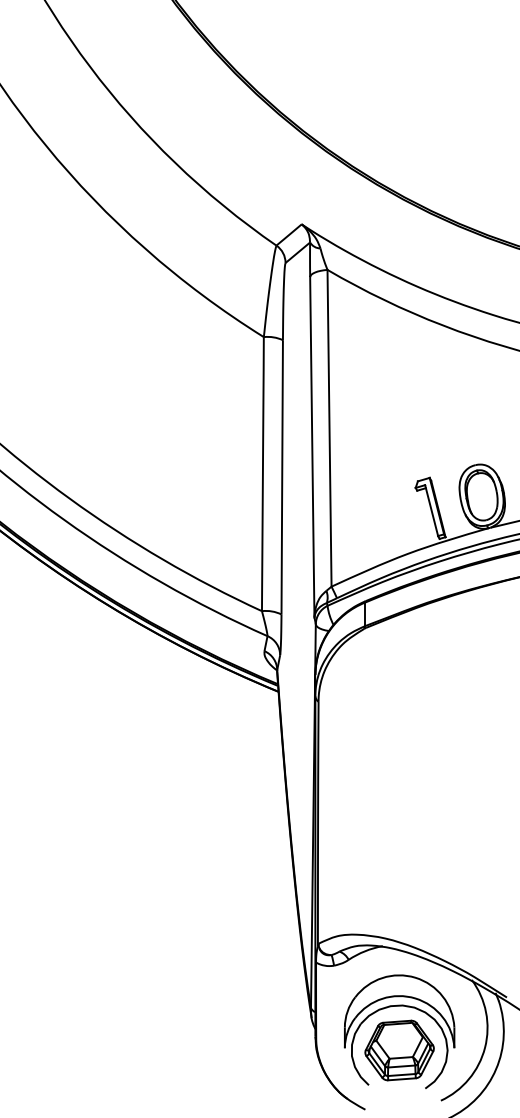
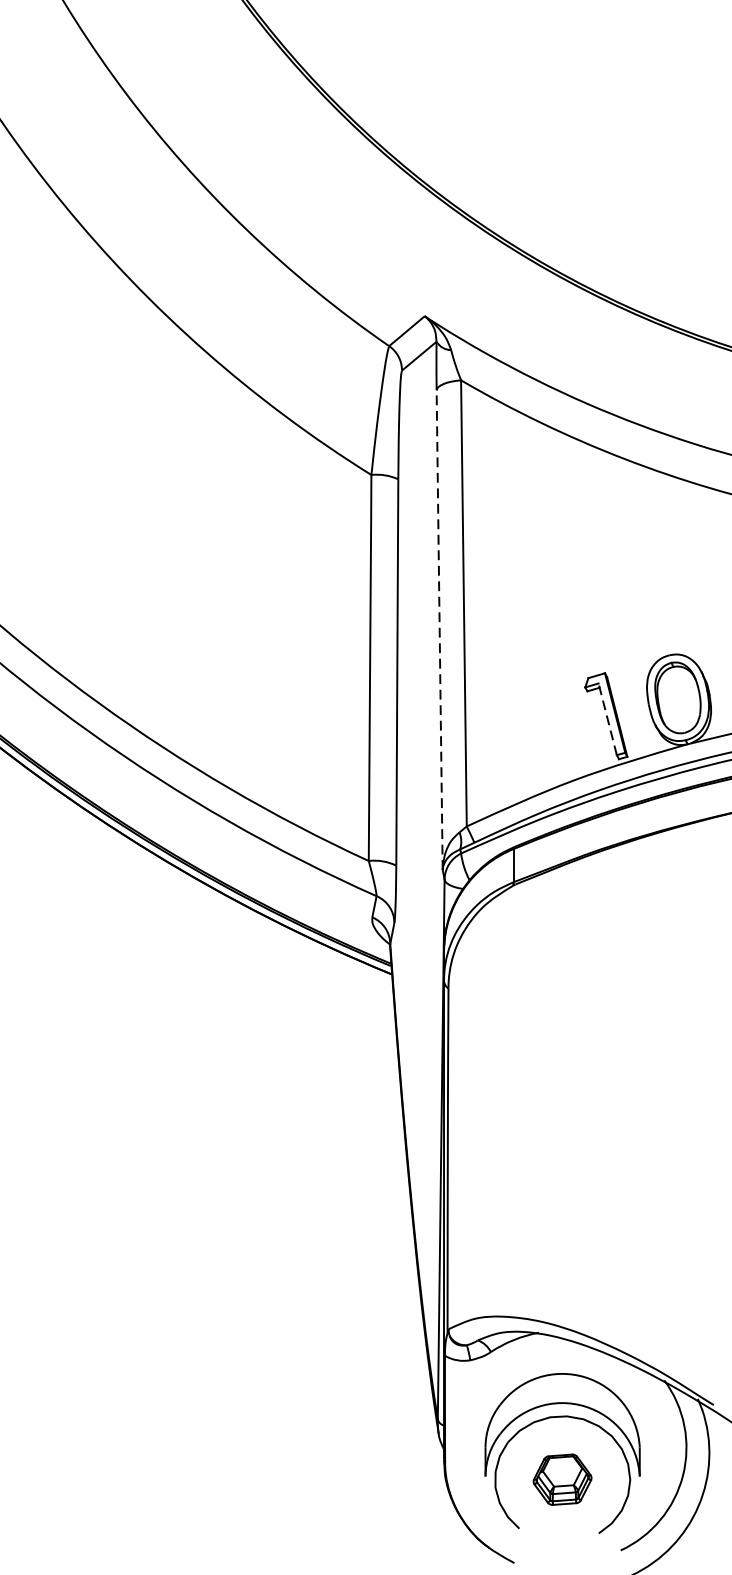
line: (312, 446) -> (439, 629), solid -> dashed
line: (431, 510) -> (607, 719), solid -> dashed
part: (399, 1050) -> (562, 1479), size x0.6

